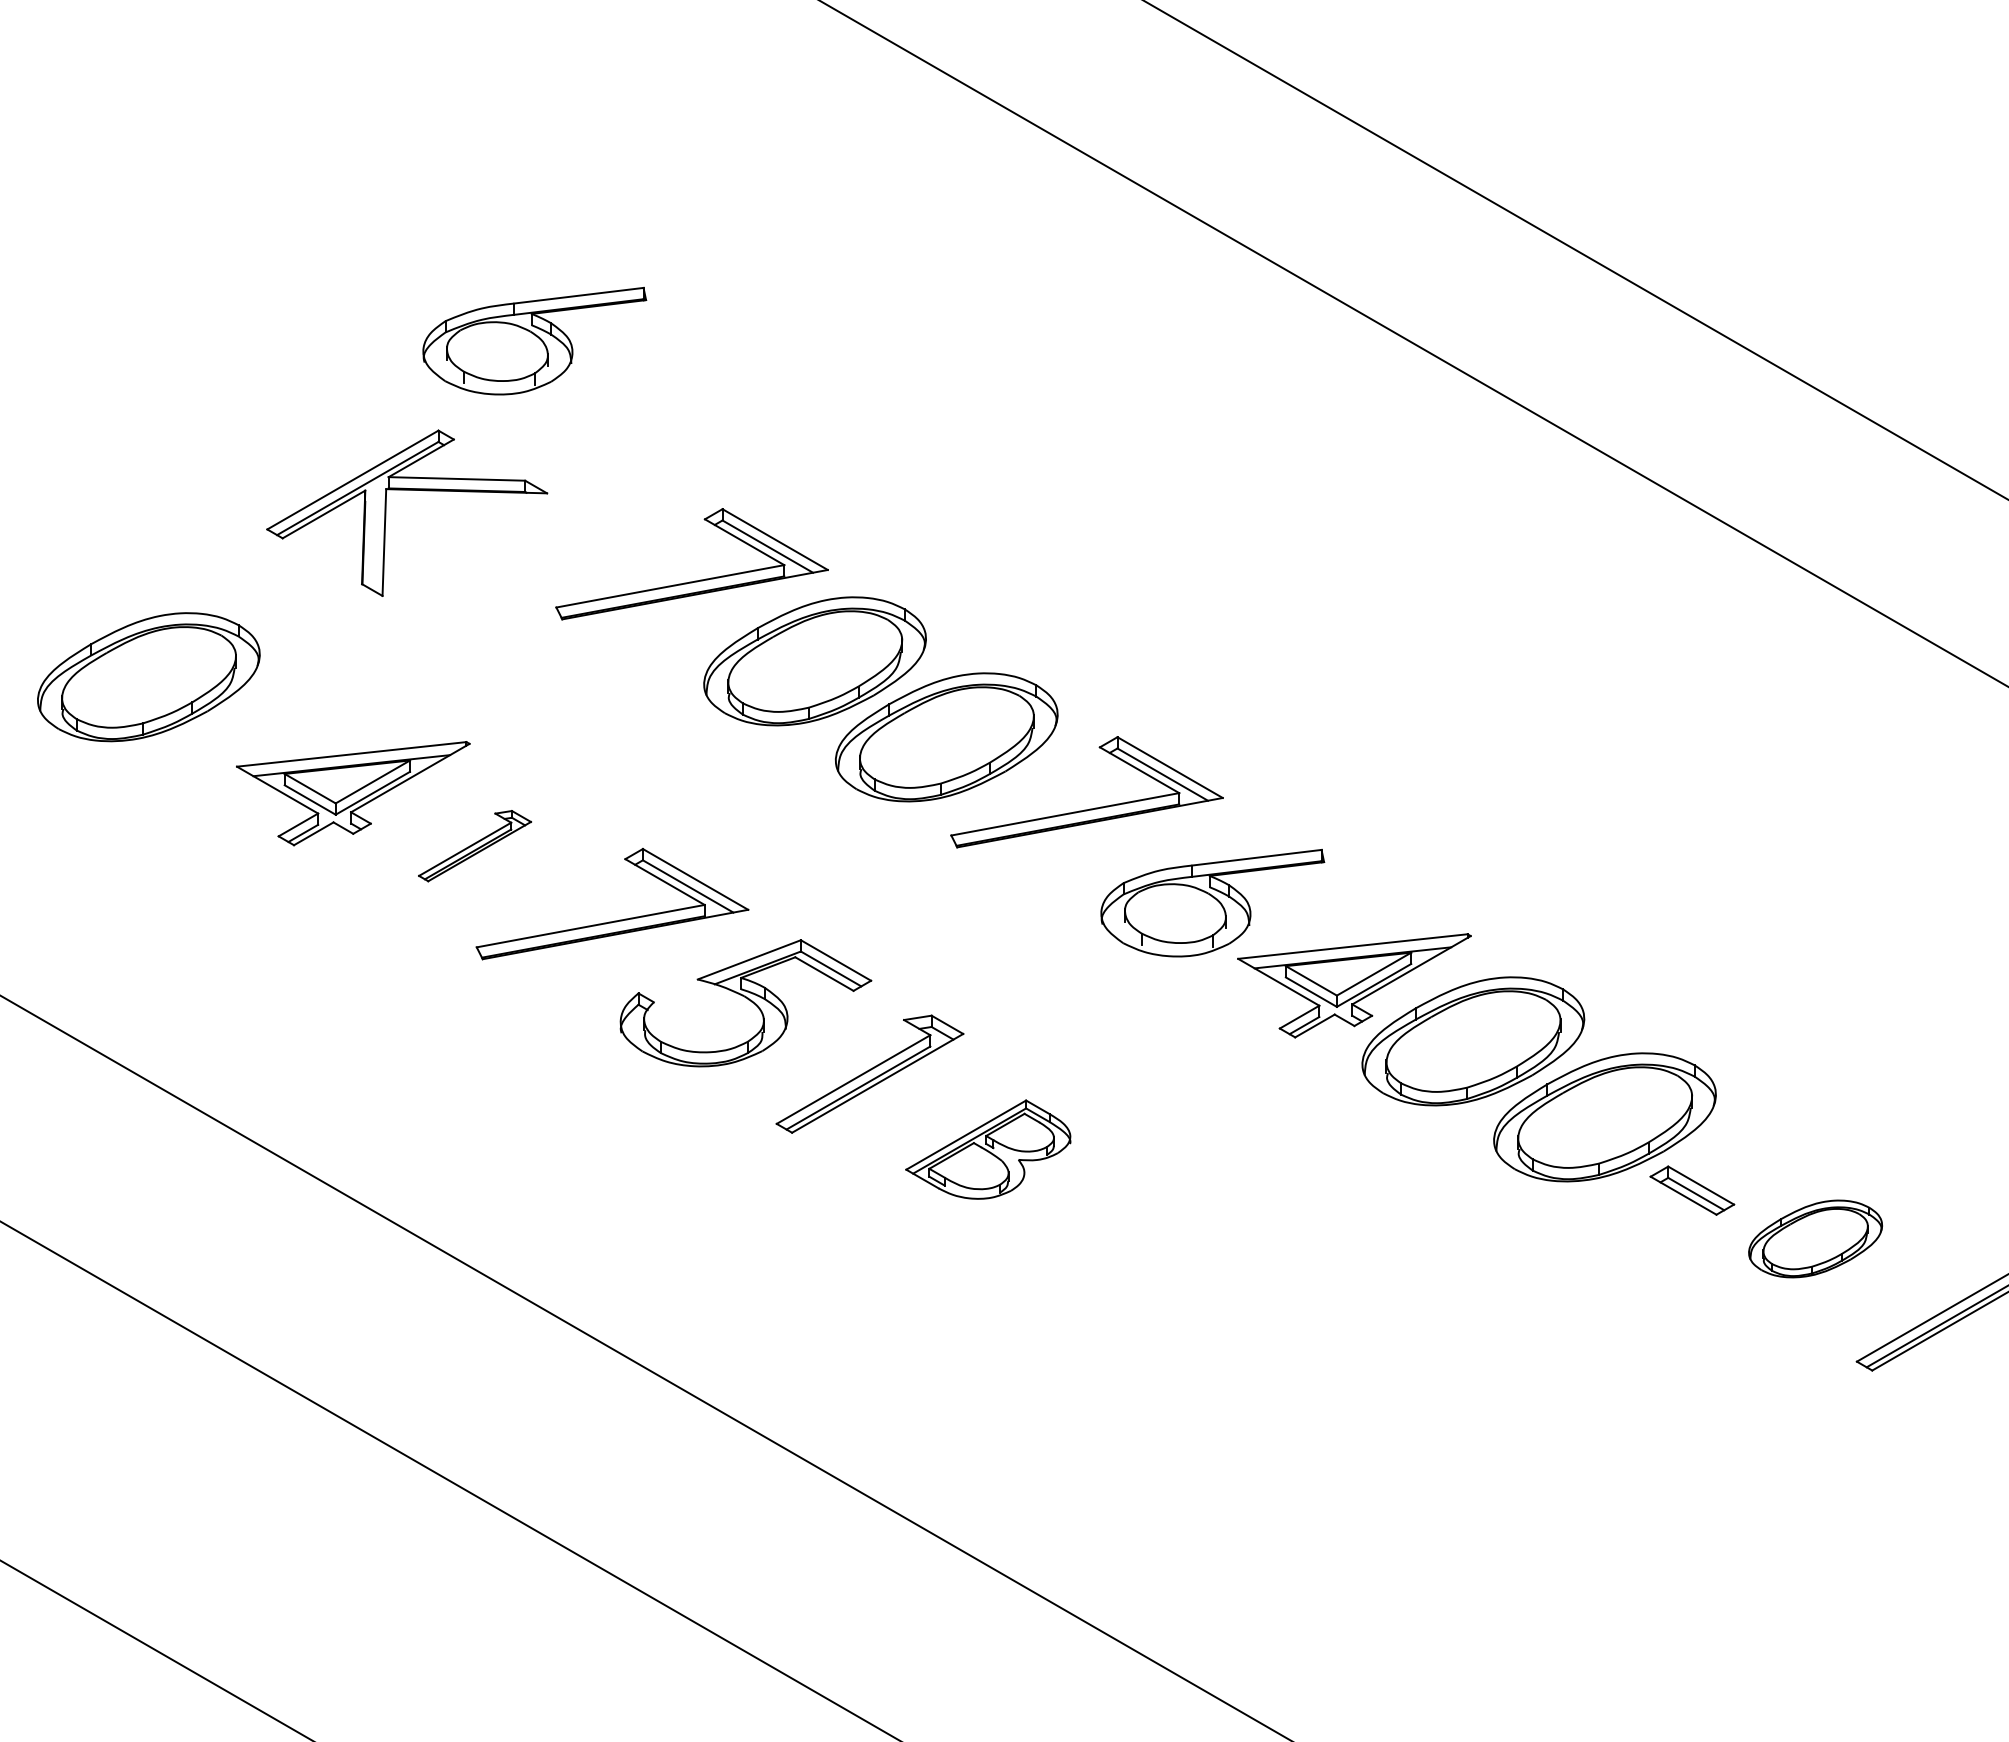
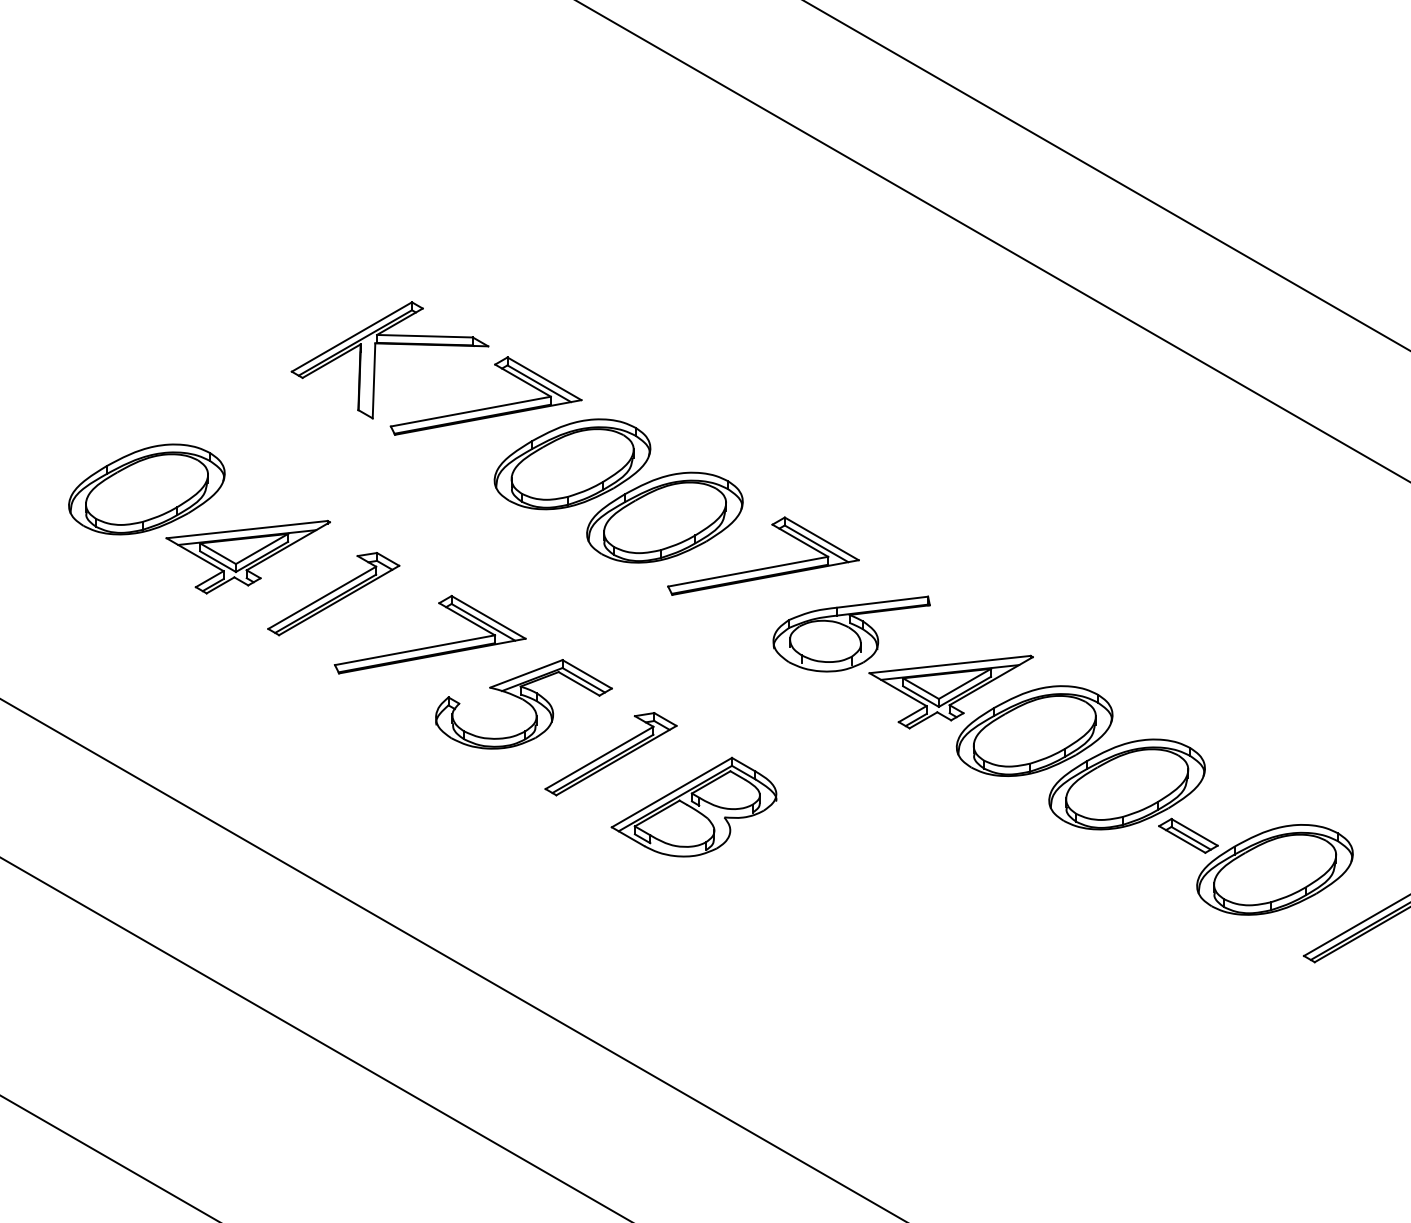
part: (534, 341) -> (375, 239), removed
part: (386, 512) -> (375, 359), moved
part: (148, 677) -> (146, 489), moved
part: (474, 845) -> (333, 593), size x1.67
part: (988, 1149) -> (694, 807), size x1.43
part: (1815, 1238) -> (1274, 869), size x1.67

